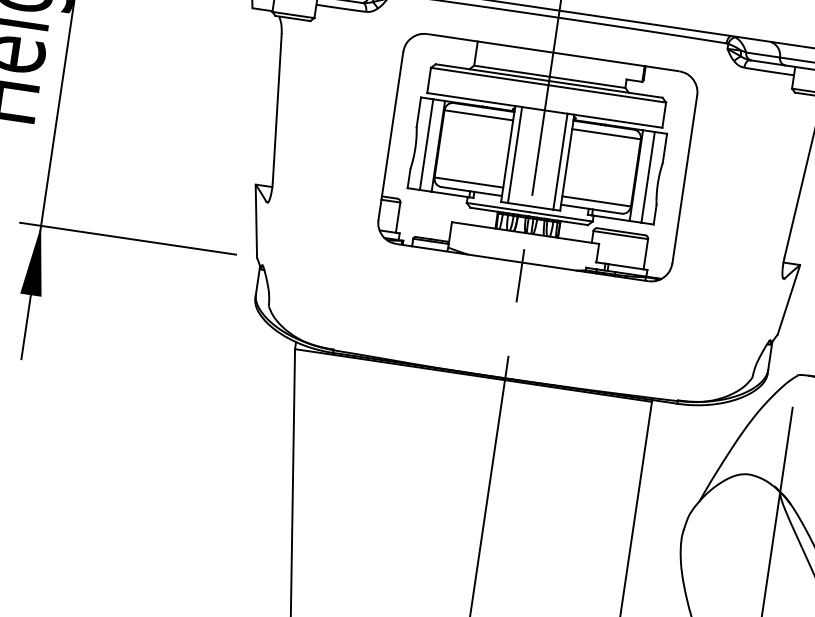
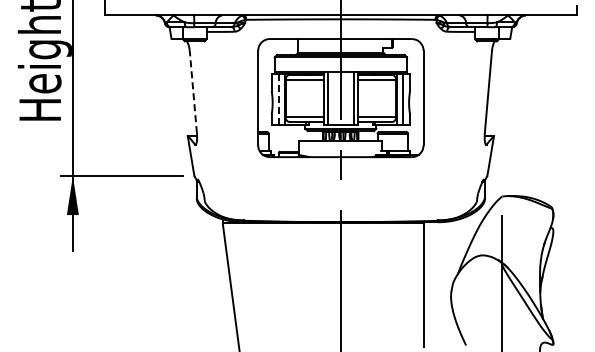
line: (277, 107) -> (193, 91), solid -> dashed
line: (426, 143) -> (278, 99), solid -> dashed

